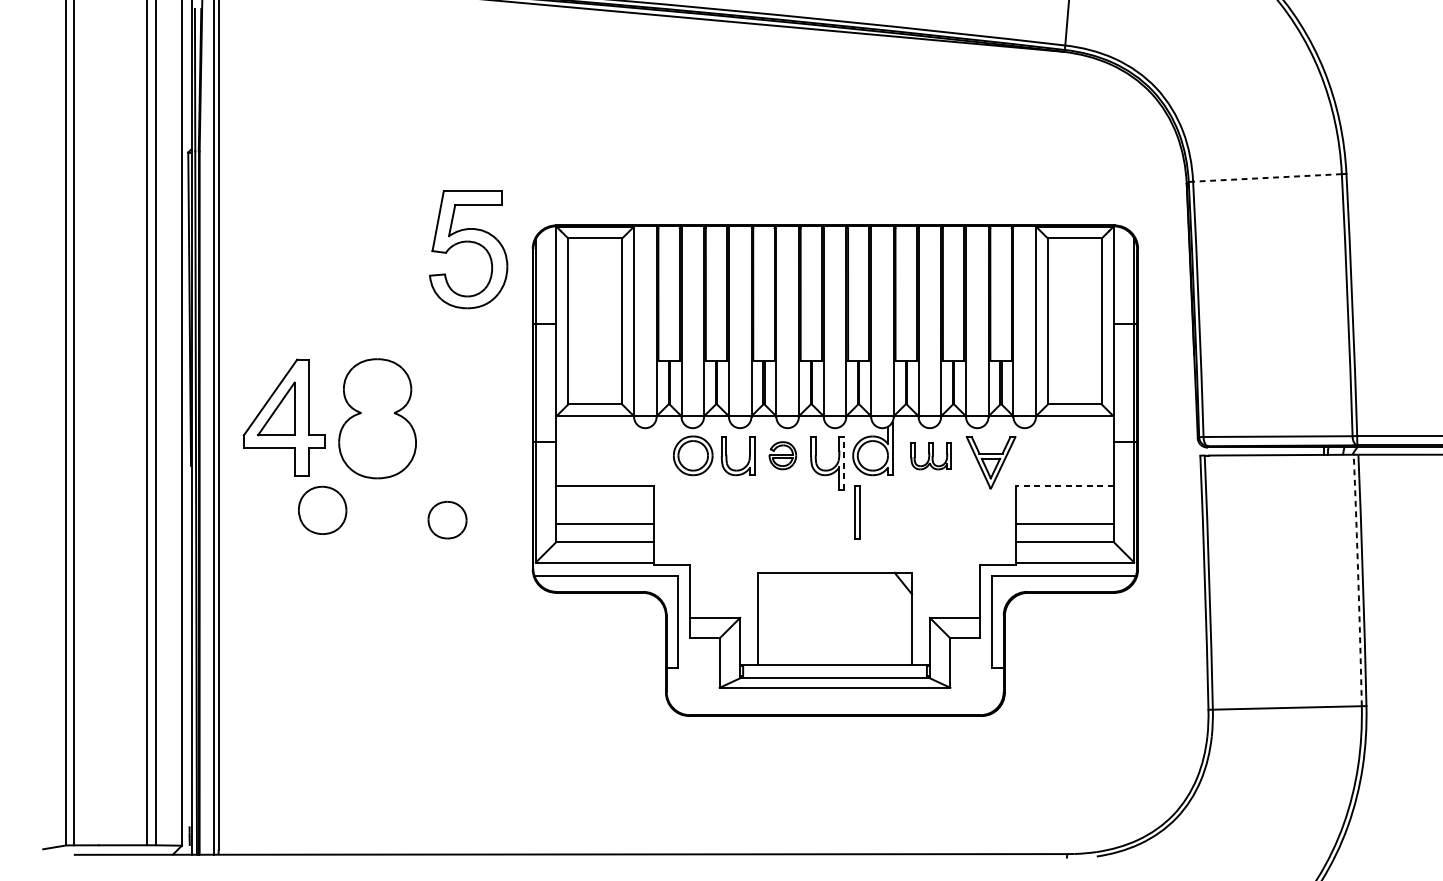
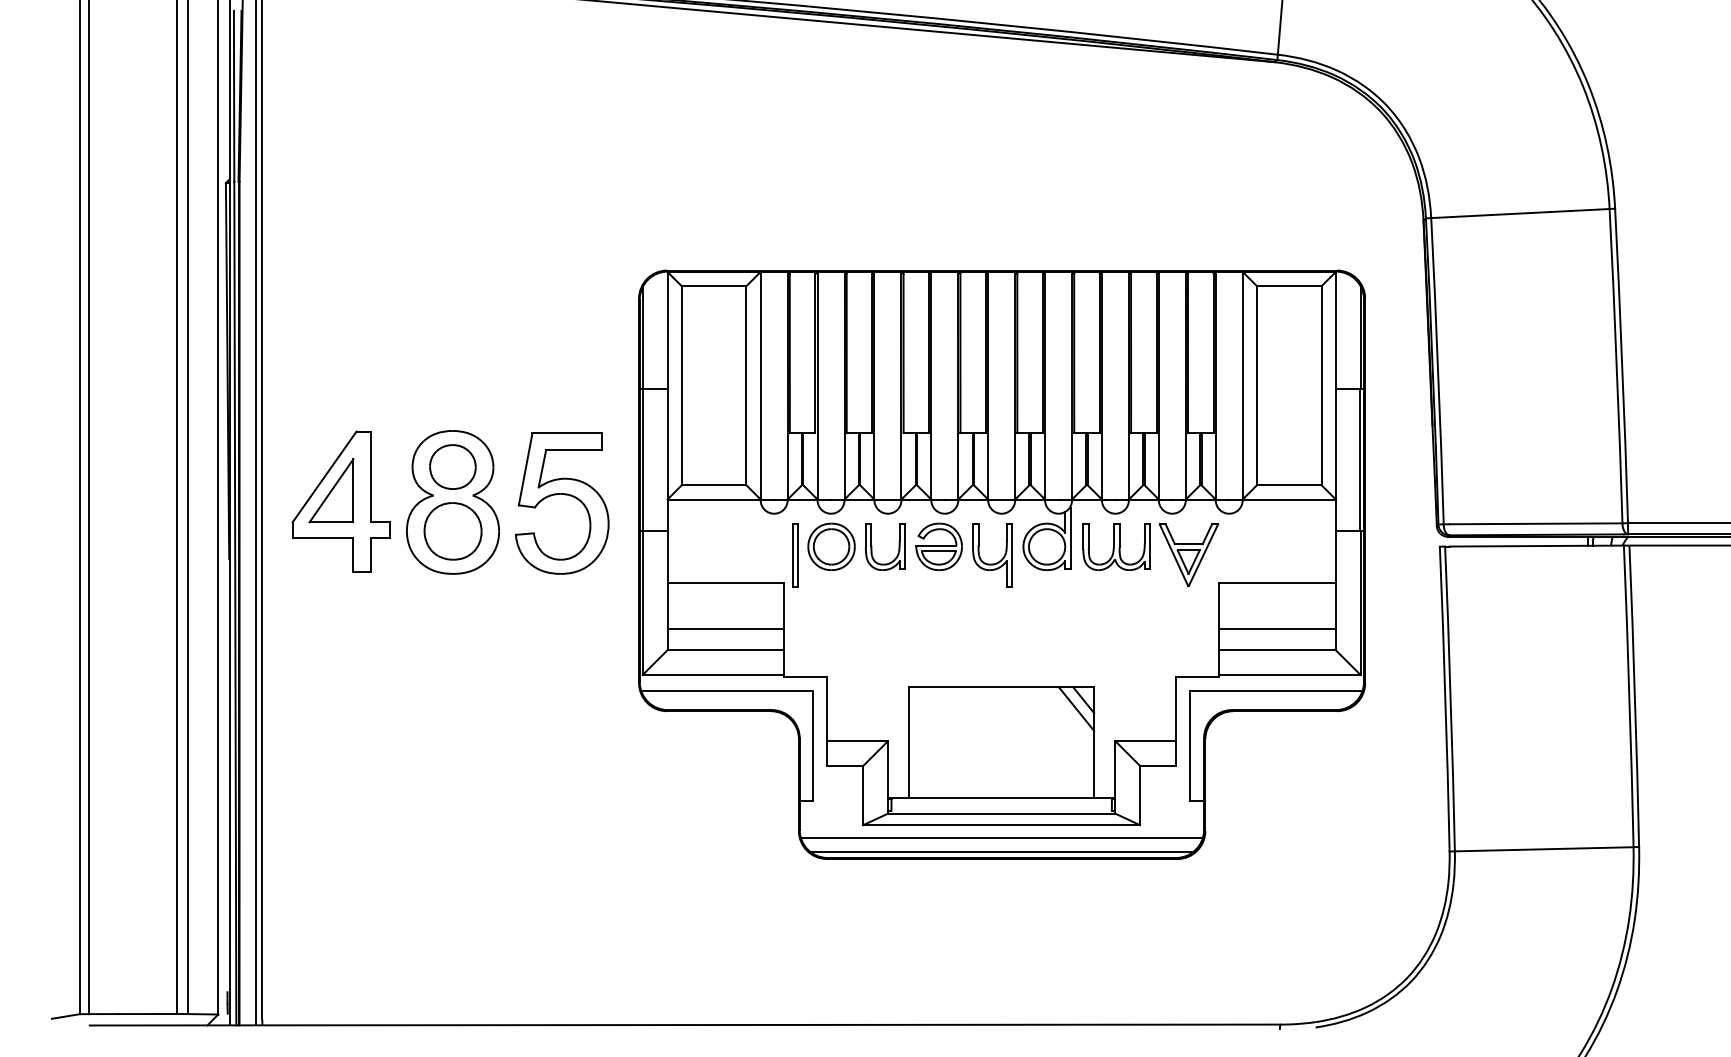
line: (1266, 177) -> (1519, 213), dashed -> solid
part: (471, 242) -> (565, 495), moved
part: (782, 455) -> (938, 546), size x1.43
part: (930, 455) -> (1116, 546), size x1.43
line: (844, 463) -> (1012, 555), dashed -> solid
line: (1064, 486) -> (1277, 583), dashed -> solid
part: (322, 510) -> (452, 531), moved
part: (857, 512) -> (795, 555), moved
part: (447, 519) -> (452, 466), moved
arc: (1358, 580) -> (1629, 696), dashed -> solid
line: (897, 590) -> (1076, 708), added
line: (834, 698) -> (1001, 837), added
line: (834, 710) -> (1001, 852), added

